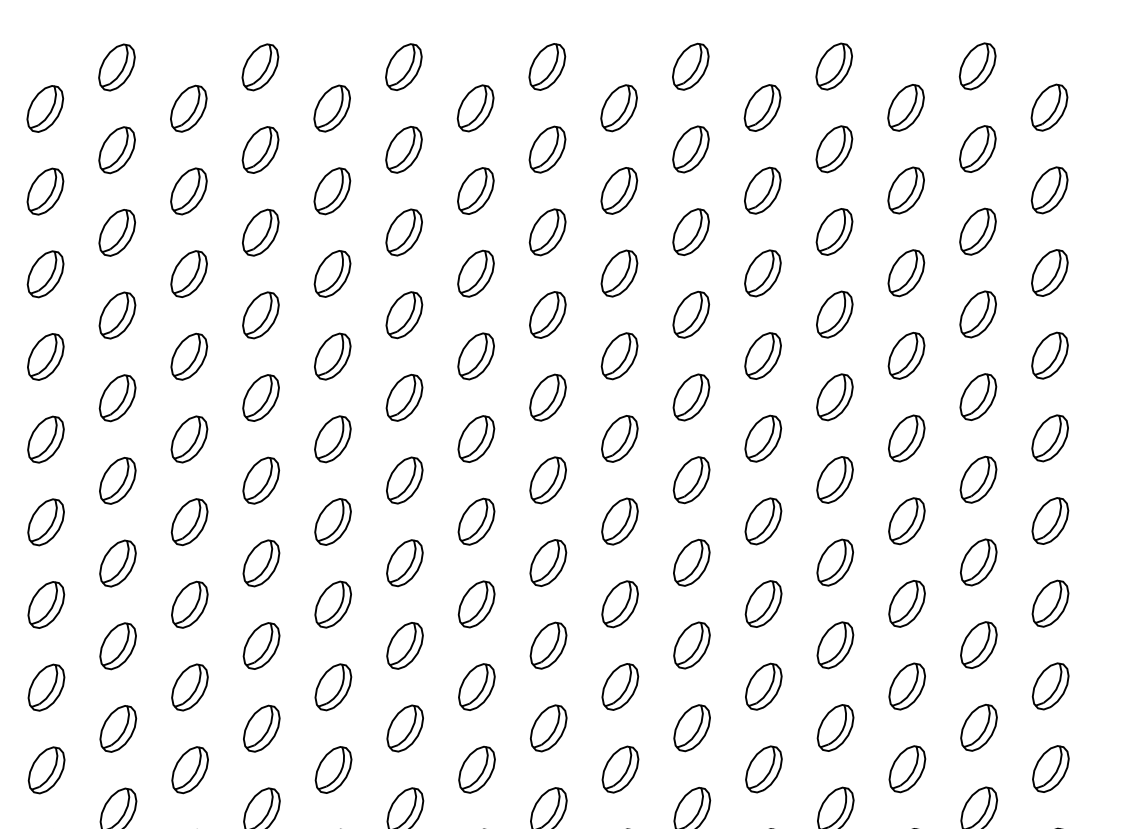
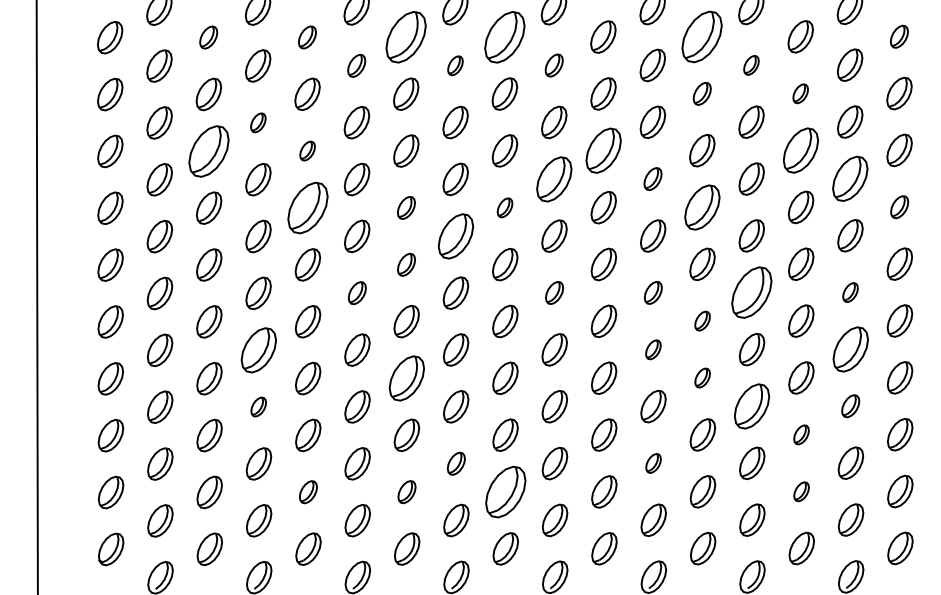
part: (475, 107) -> (504, 36), size x1.6
part: (761, 107) -> (701, 36), size x1.6
part: (1049, 107) -> (899, 36), size x0.7
part: (44, 108) -> (208, 37), size x0.7
part: (188, 108) -> (307, 37), size x0.7
part: (331, 108) -> (405, 37), size x1.6
part: (260, 149) -> (356, 65), size x0.7
part: (404, 149) -> (455, 65), size x0.6
part: (548, 149) -> (554, 65), size x0.7
part: (834, 149) -> (751, 65), size x0.6
part: (763, 190) -> (702, 93), size x0.7
part: (905, 190) -> (800, 93), size x0.6
part: (117, 232) -> (258, 122), size x0.6
part: (44, 273) -> (208, 150), size x1.6
part: (188, 273) -> (307, 150), size x0.6
part: (619, 273) -> (603, 150), size x1.4
part: (905, 273) -> (800, 150), size x1.4
part: (548, 313) -> (554, 178), size x1.4
part: (690, 313) -> (652, 178), size x0.7
part: (978, 313) -> (850, 178), size x1.4
part: (1049, 354) -> (899, 206), size x0.7
part: (188, 356) -> (307, 207), size x1.6
part: (332, 356) -> (406, 207), size x0.7
part: (475, 356) -> (504, 207), size x0.6
part: (763, 356) -> (702, 207), size x1.4
part: (404, 396) -> (455, 235), size x1.4
part: (332, 438) -> (406, 264), size x0.7
part: (261, 479) -> (357, 292), size x0.7
part: (548, 479) -> (554, 292), size x0.7
part: (691, 479) -> (653, 292), size x0.7
part: (834, 479) -> (751, 292), size x1.6
part: (978, 479) -> (850, 292), size x0.6
part: (763, 520) -> (702, 320), size x0.6
part: (117, 562) -> (258, 349), size x1.4
part: (691, 562) -> (653, 349), size x0.6
part: (978, 562) -> (850, 349), size x1.4
part: (763, 603) -> (702, 377), size x0.6
part: (332, 604) -> (406, 378), size x1.4
part: (978, 643) -> (850, 405), size x0.7
part: (117, 645) -> (258, 406), size x0.6
part: (835, 645) -> (752, 406), size x1.4
part: (907, 686) -> (801, 434), size x0.6
part: (405, 728) -> (456, 463), size x0.7
part: (691, 728) -> (653, 463), size x0.6
part: (190, 768) -> (308, 491), size x0.7
part: (332, 768) -> (406, 491), size x0.7
part: (476, 768) -> (505, 491), size x1.6
part: (907, 768) -> (801, 491), size x0.6

